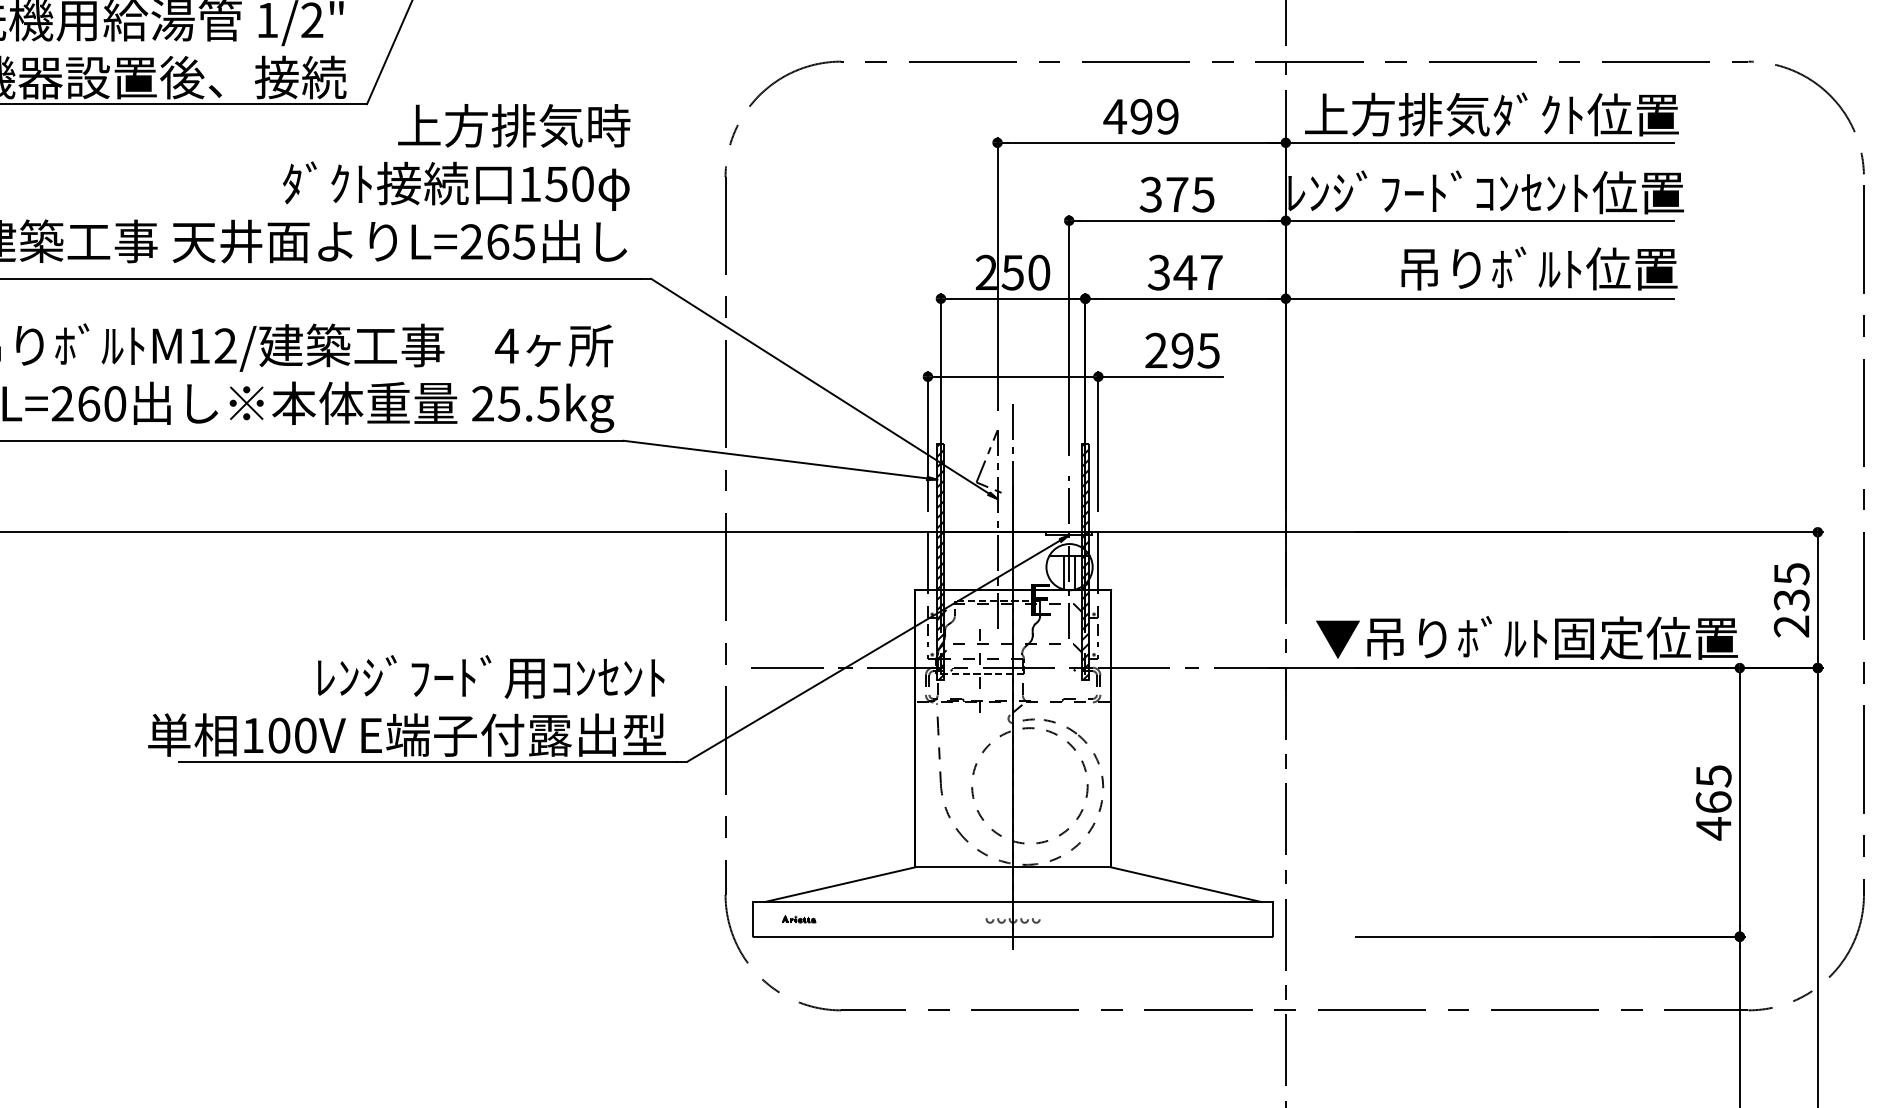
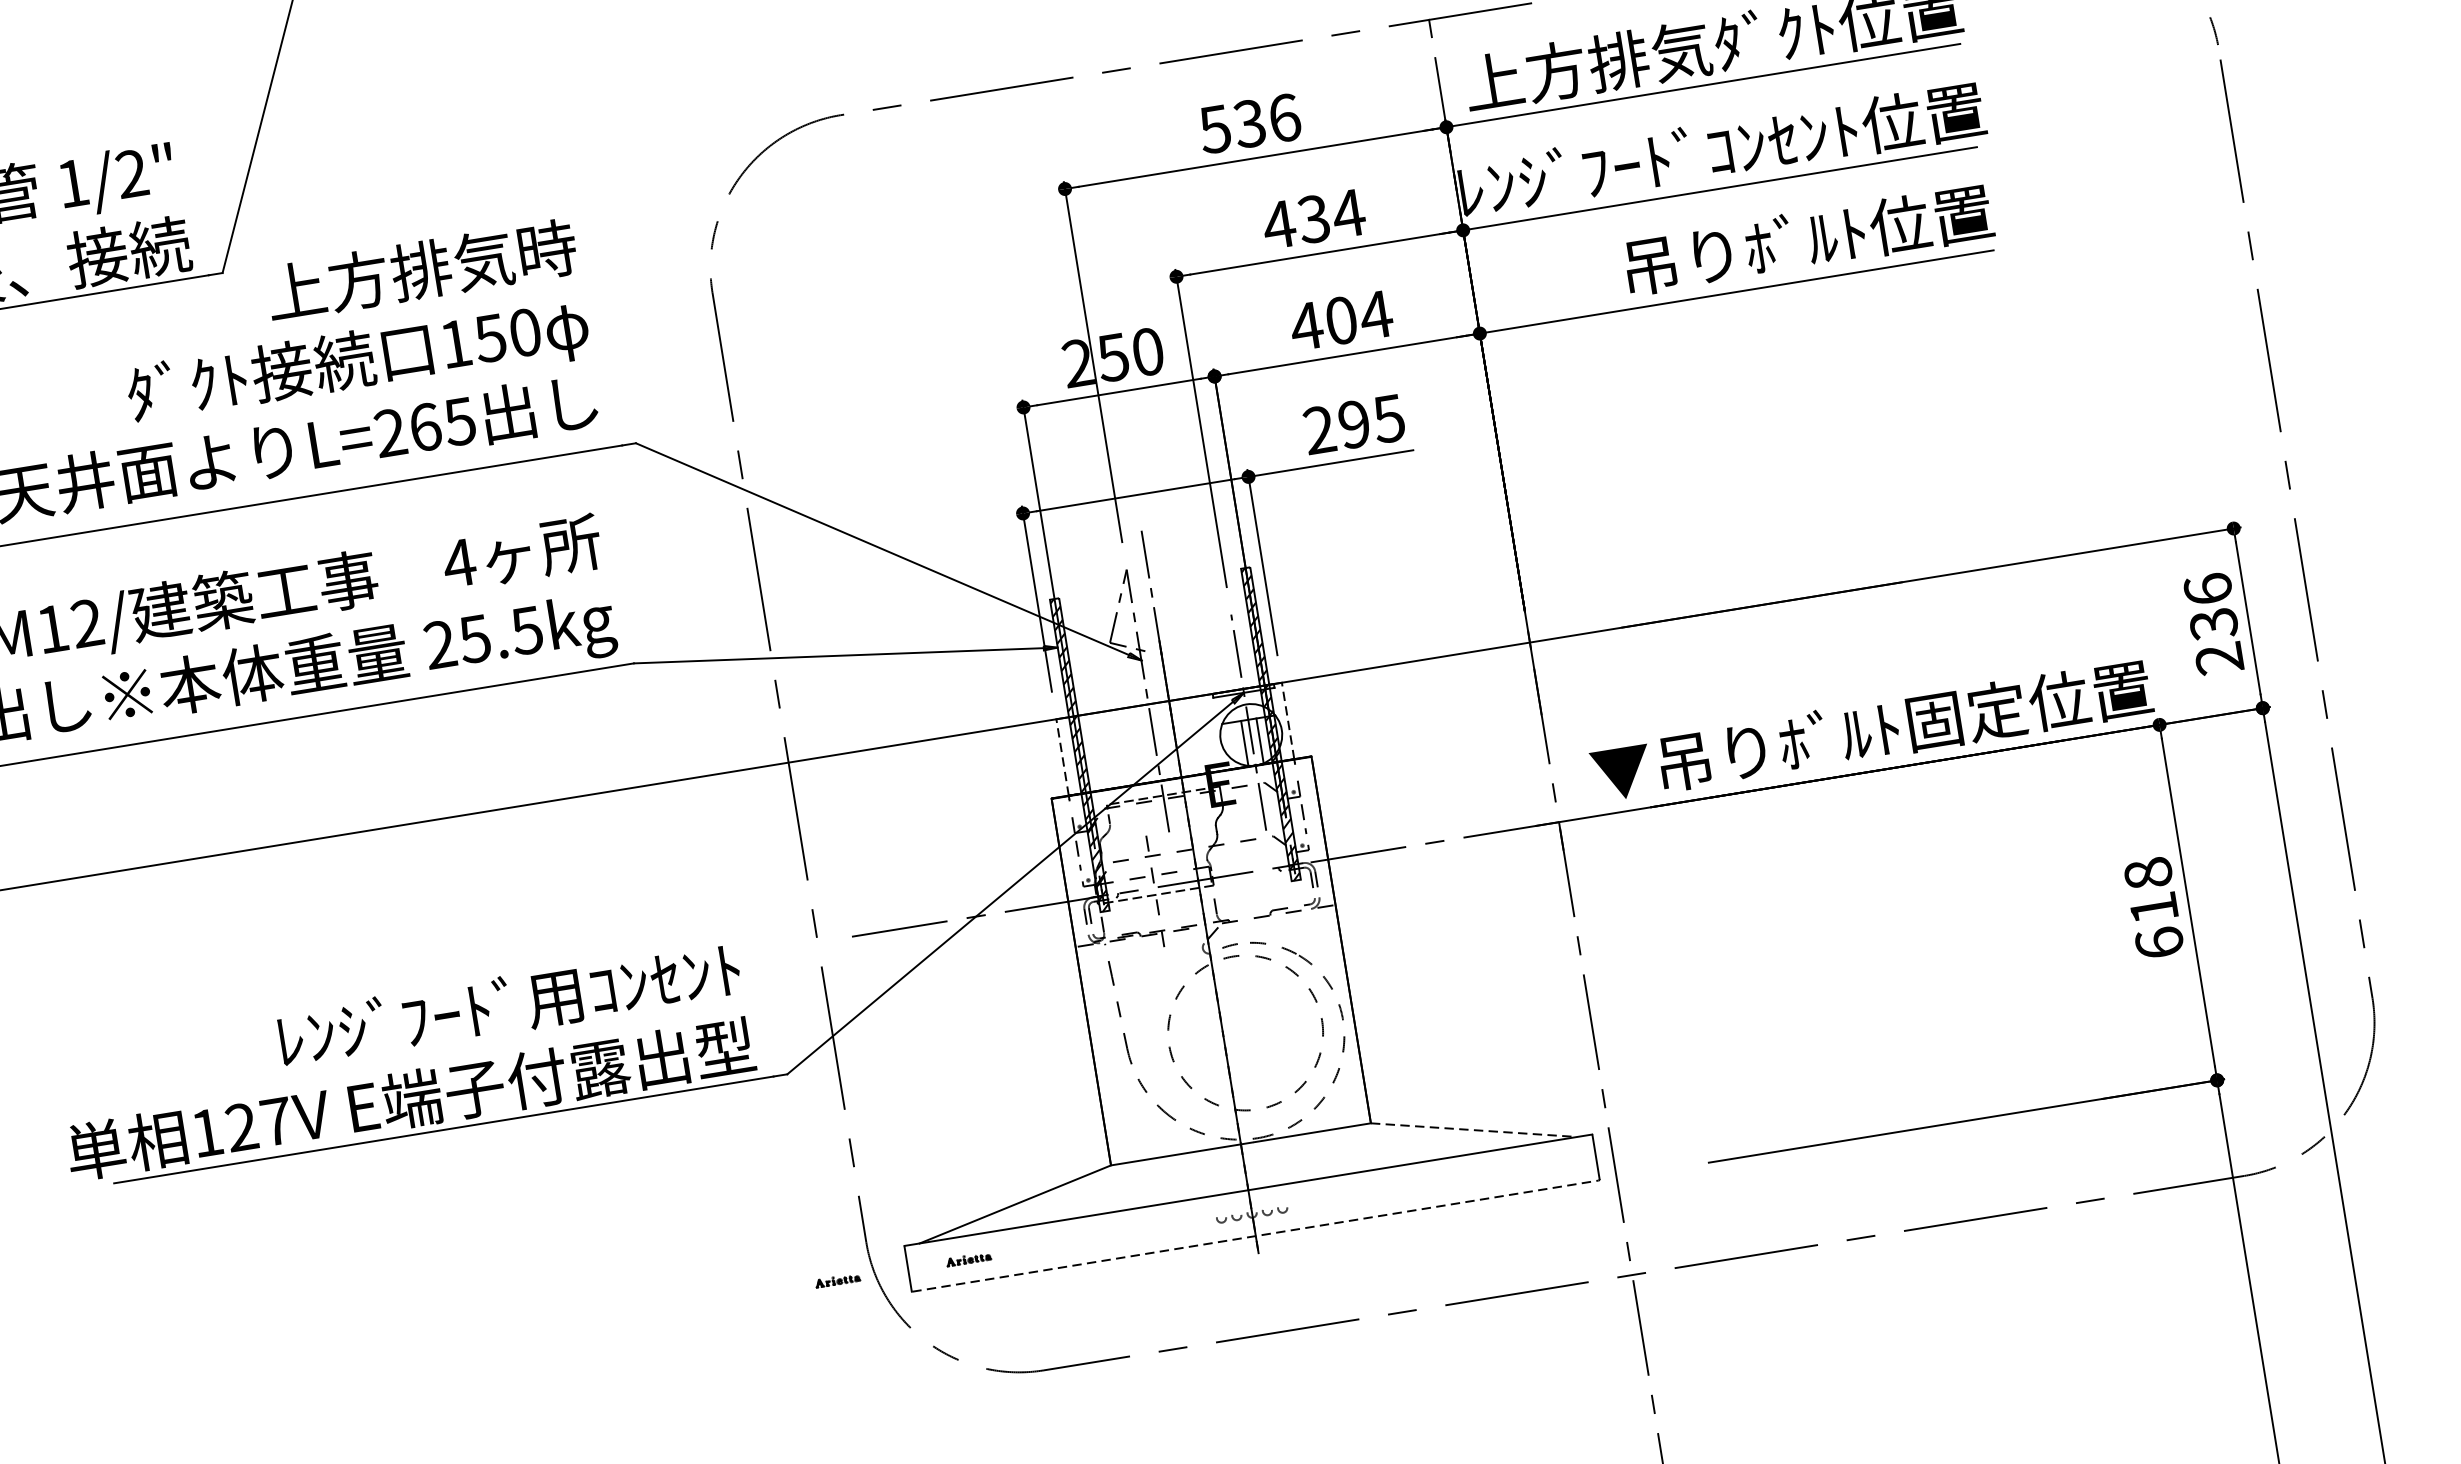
text: (1140, 116) -> (1248, 123), 499 -> 536
text: (1177, 194) -> (1314, 218), 375 -> 434
text: (1185, 272) -> (1341, 320), 347 -> 404
line: (927, 561) -> (1062, 758), solid -> dashed
line: (1098, 561) -> (1288, 721), solid -> dashed
text: (1791, 573) -> (2207, 588), 235 -> 236
text: (292, 735) -> (259, 1124), 100V -> 127V
text: (1713, 802) -> (2153, 908), 465 -> 618
line: (1186, 884) -> (1473, 1129), solid -> dashed
part: (700, 919) -> (838, 1280), added
line: (1013, 936) -> (1256, 1235), solid -> dashed

